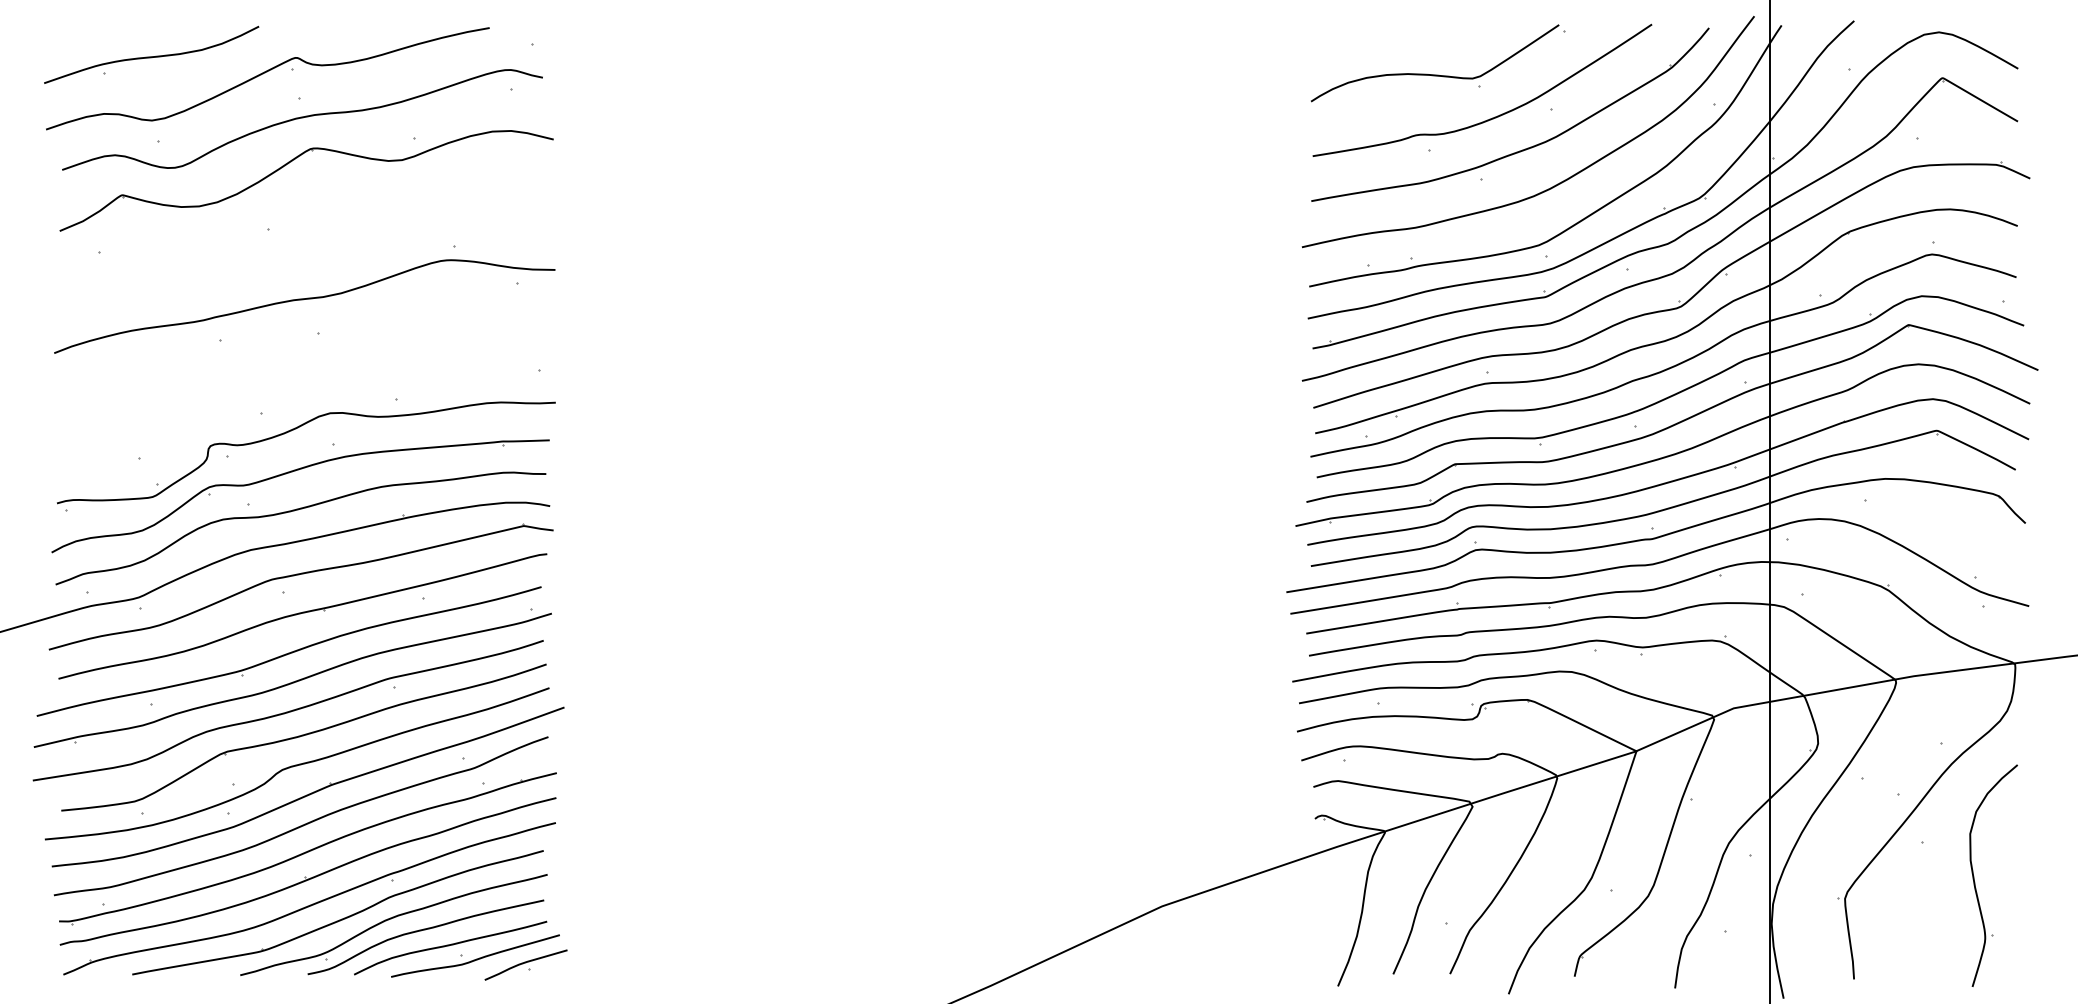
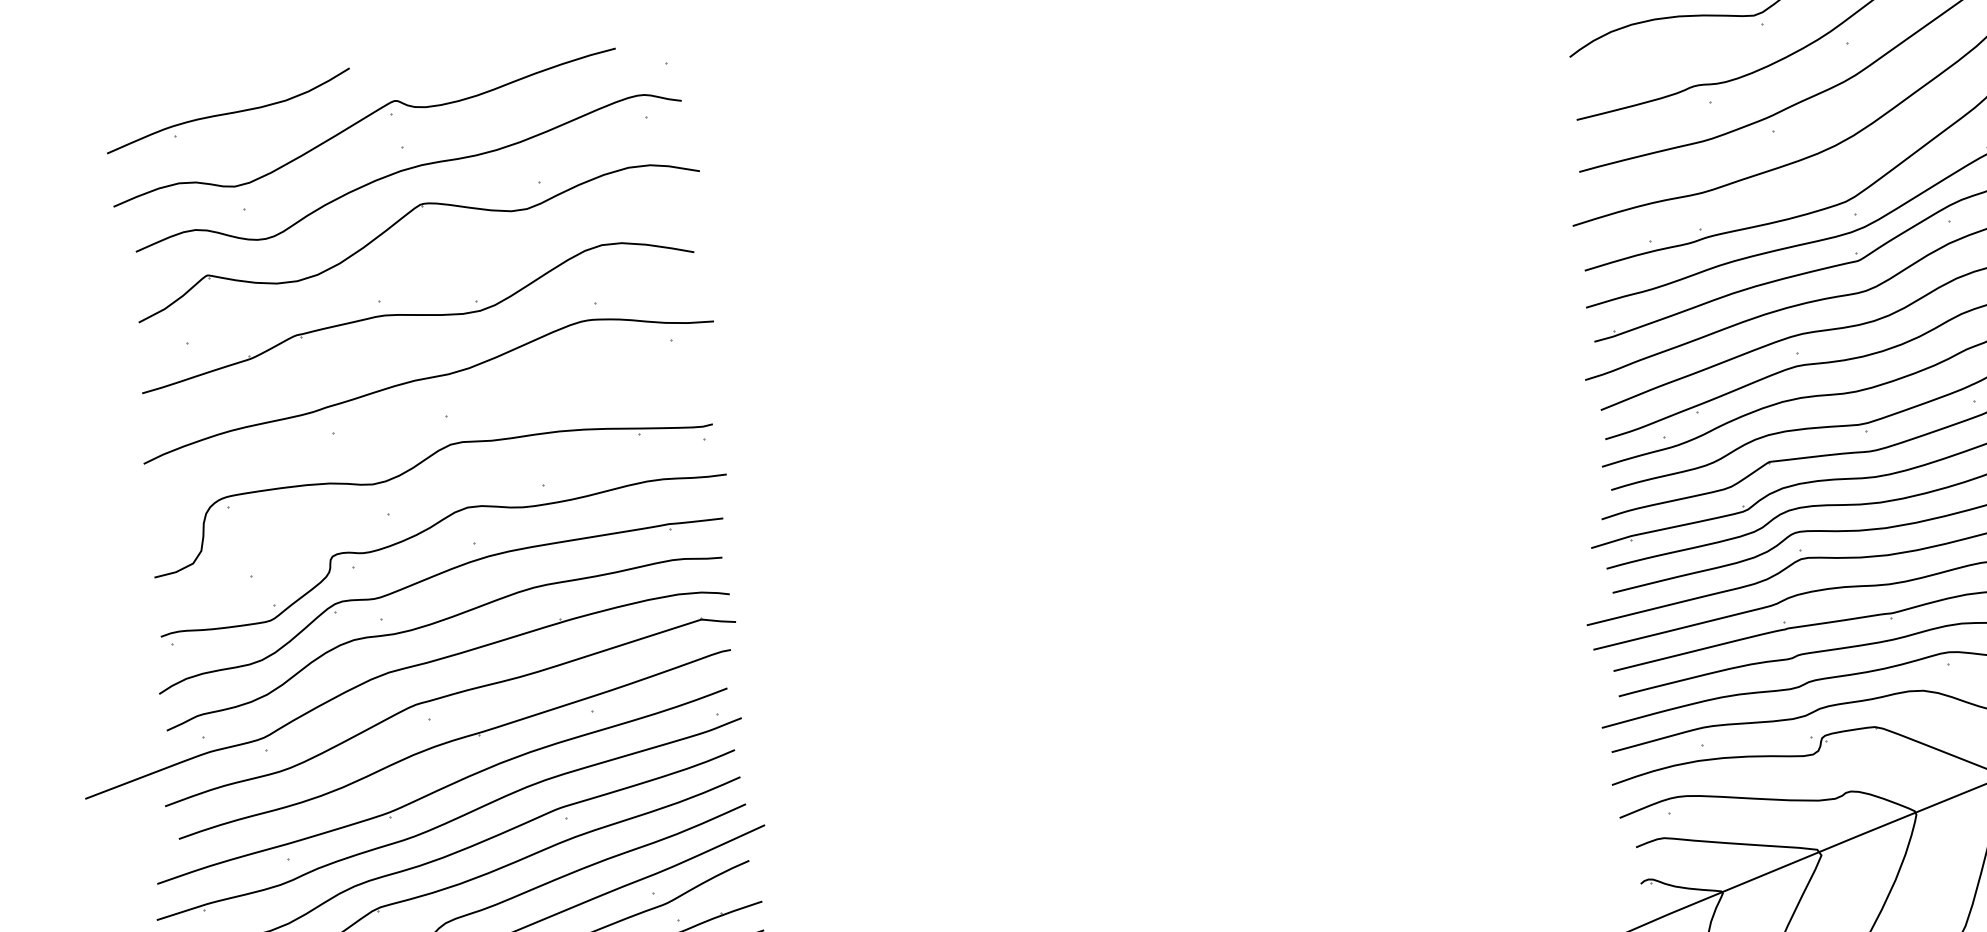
part: (300, 244) -> (417, 315), added
part: (286, 376) -> (413, 469), added

